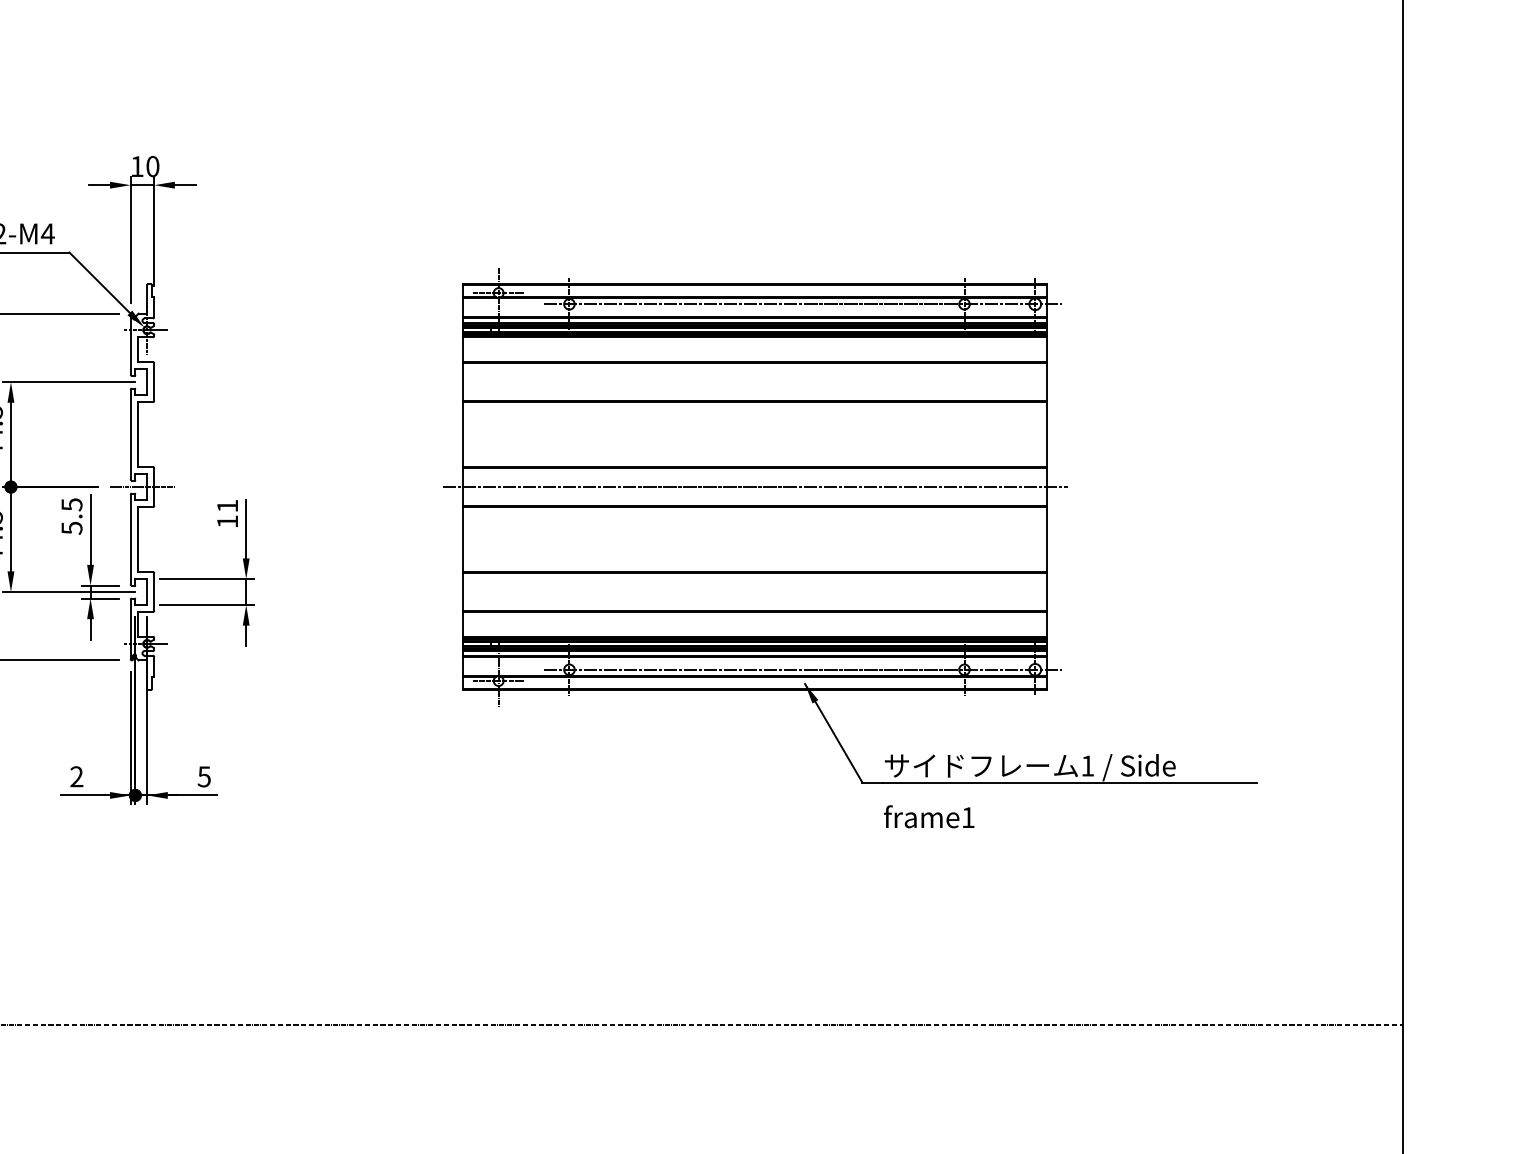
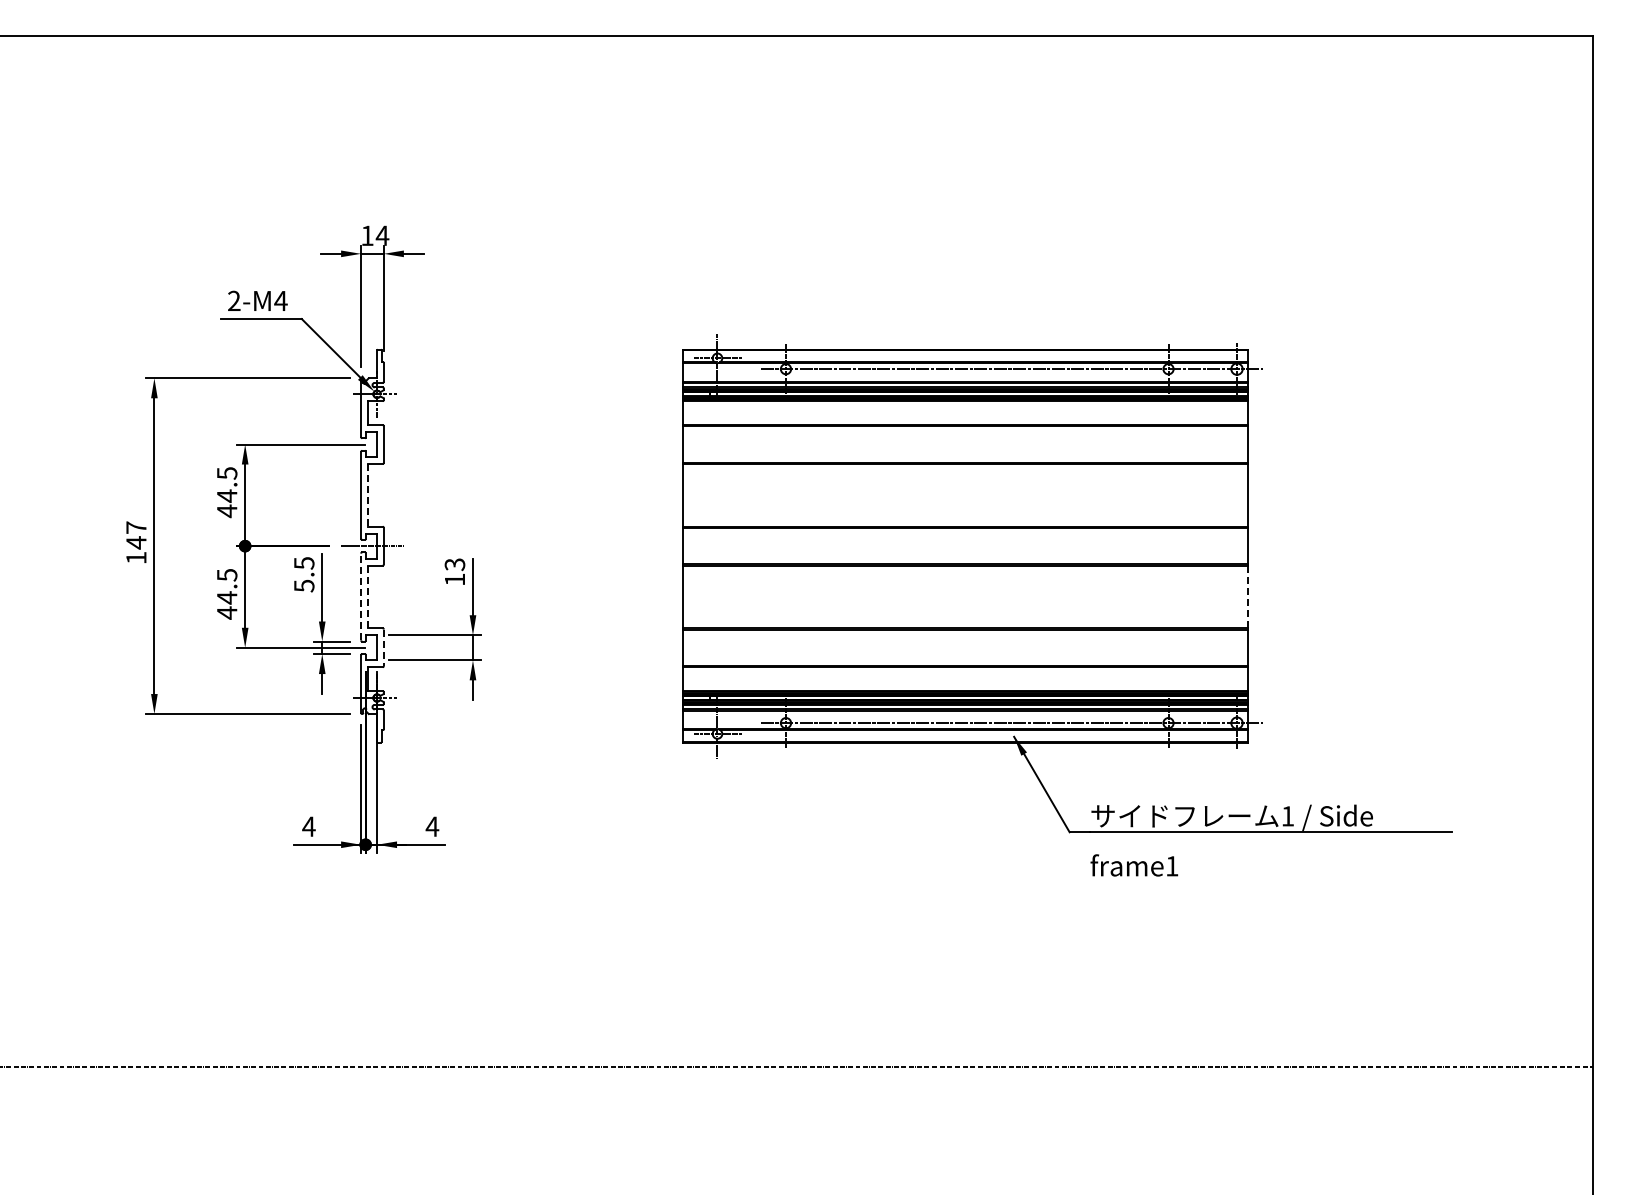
text: (152, 166) -> (382, 235), 10 -> 14
line: (137, 434) -> (367, 495), solid -> dashed
line: (754, 487) -> (965, 546), removed
text: (227, 506) -> (454, 564), 11 -> 13
line: (131, 539) -> (361, 596), solid -> dashed
line: (1047, 539) -> (1248, 596), solid -> dashed
line: (137, 540) -> (367, 597), solid -> dashed
line: (153, 592) -> (383, 648), solid -> dashed
text: (76, 776) -> (308, 826), 2 -> 4
text: (204, 776) -> (432, 826), 5 -> 4

